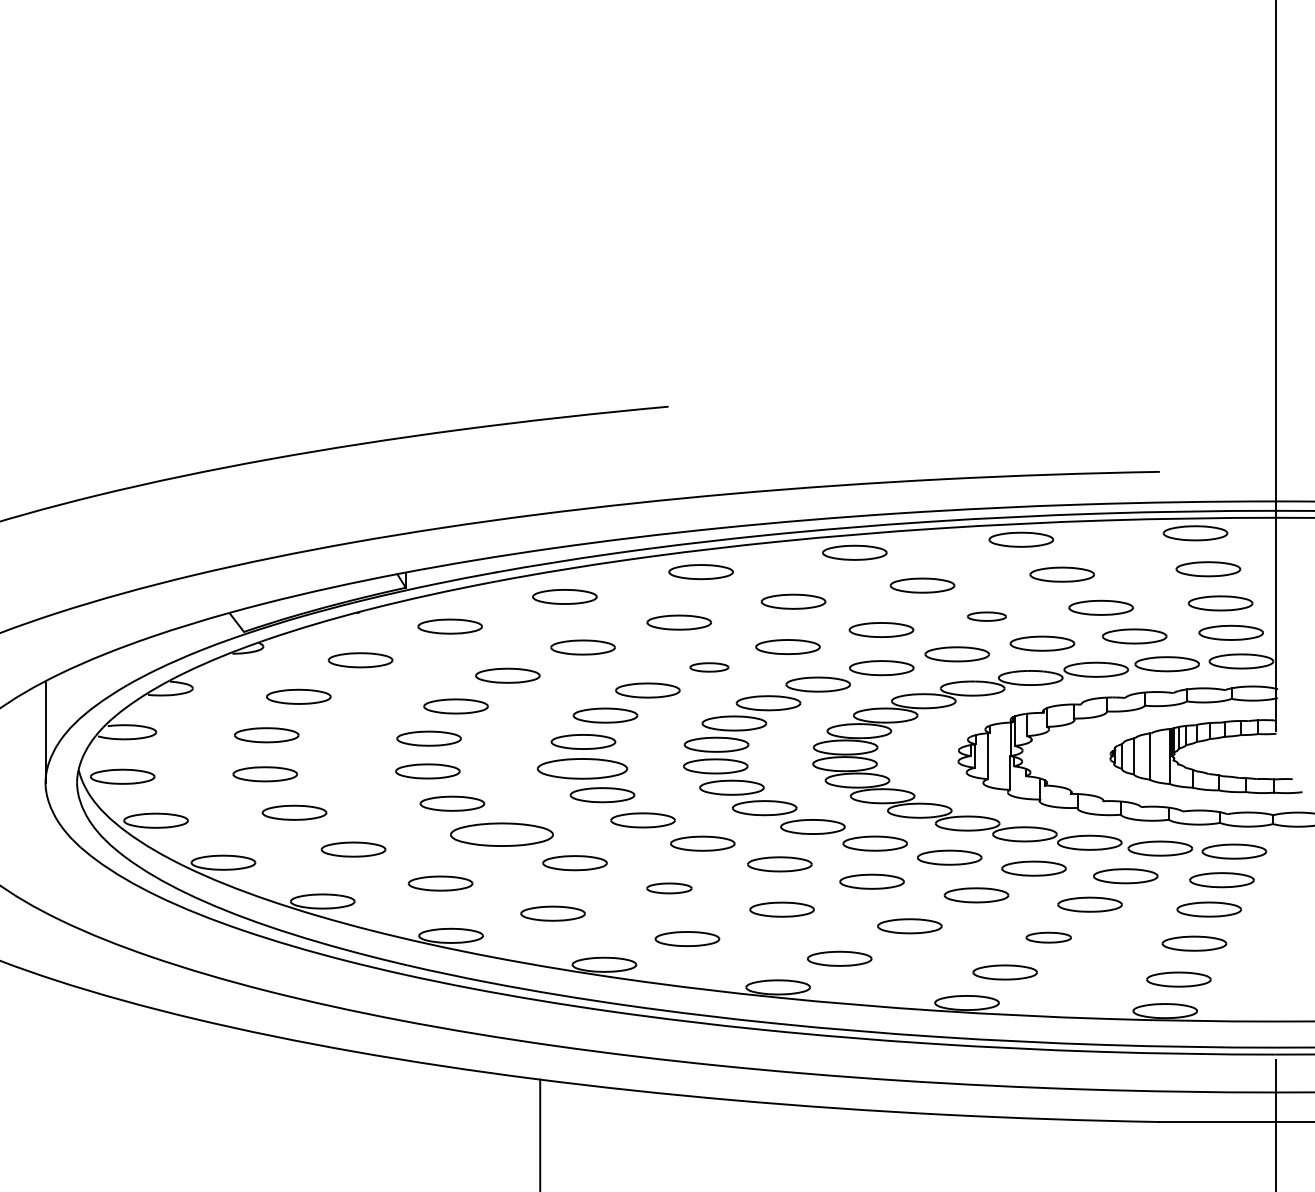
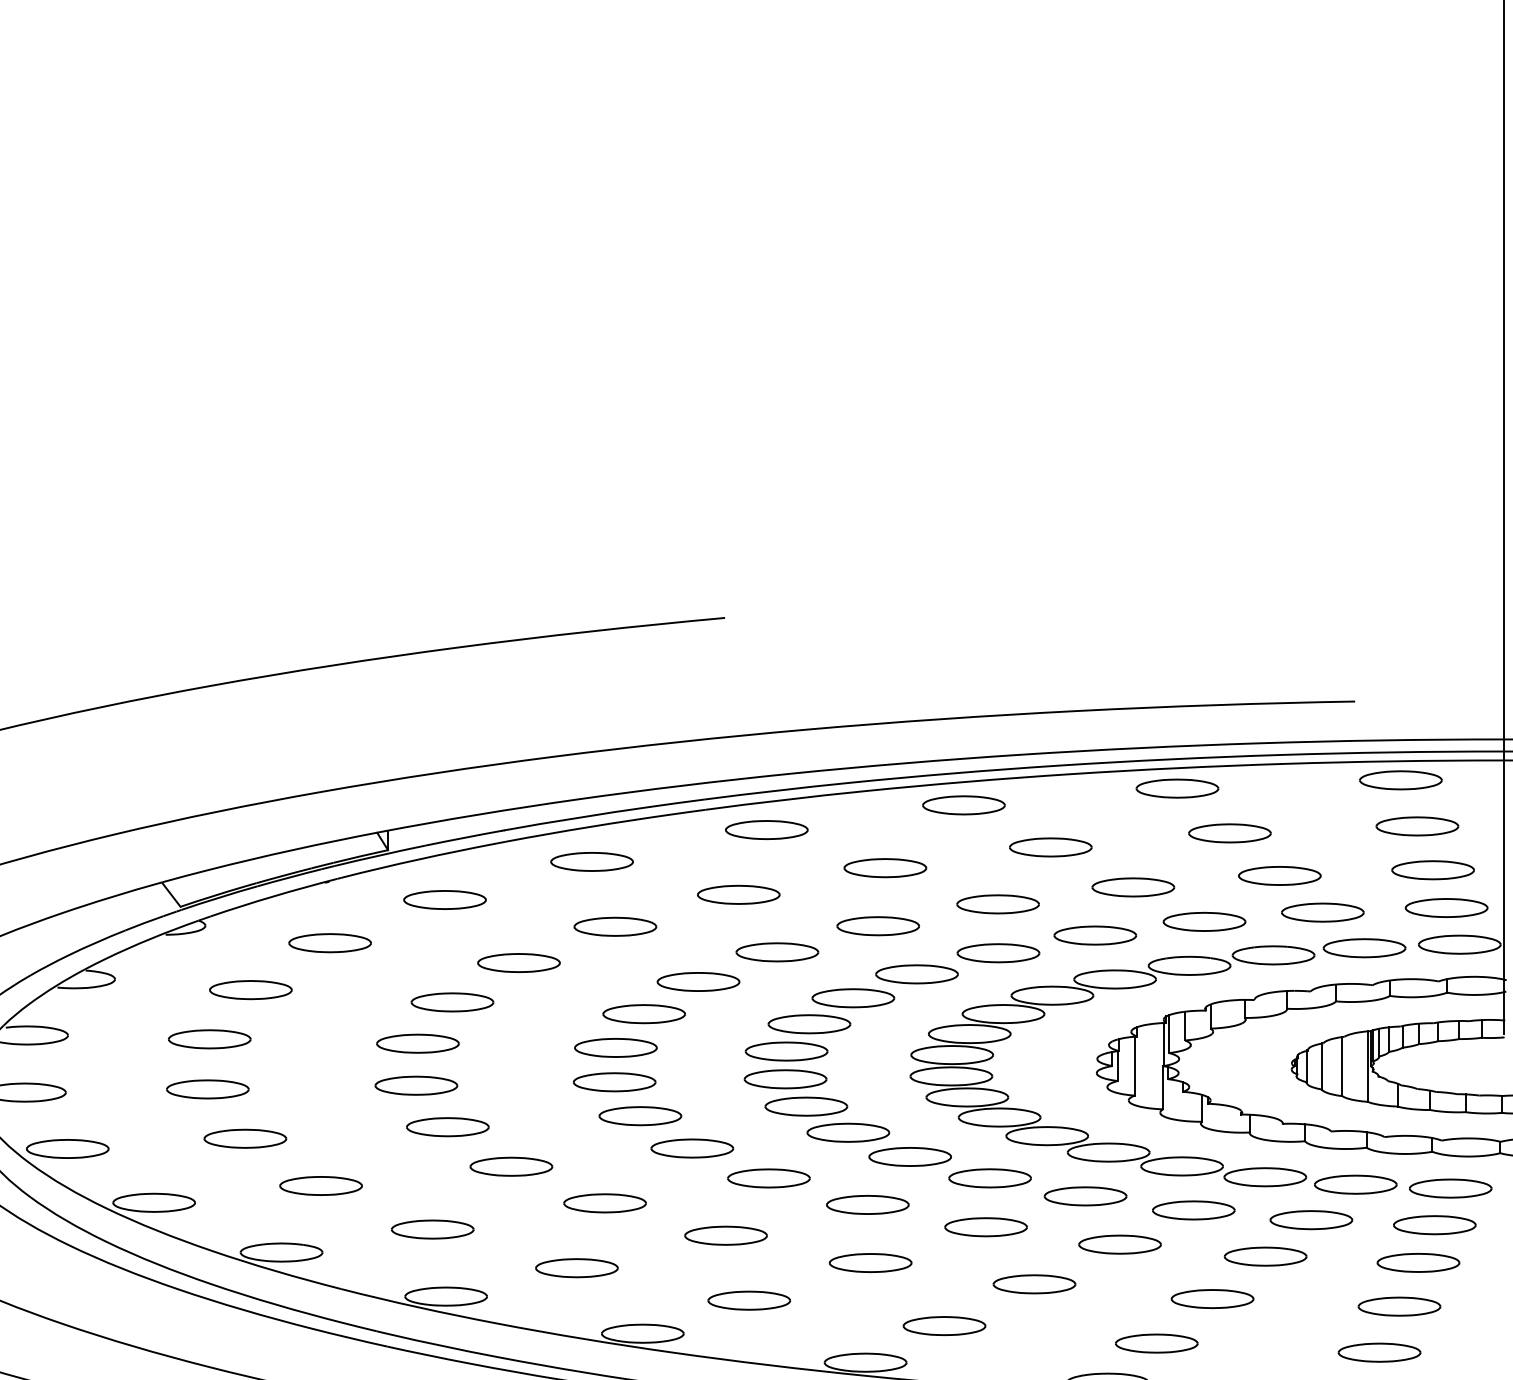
part: (986, 616) -> (1132, 887), size x1.67
part: (709, 667) -> (777, 952), size x1.67
part: (582, 768) -> (614, 1081), size x0.71
part: (501, 834) -> (510, 1166), size x0.62
part: (669, 888) -> (726, 1235), size x1.43
part: (1048, 937) -> (1212, 1298), size x1.43

